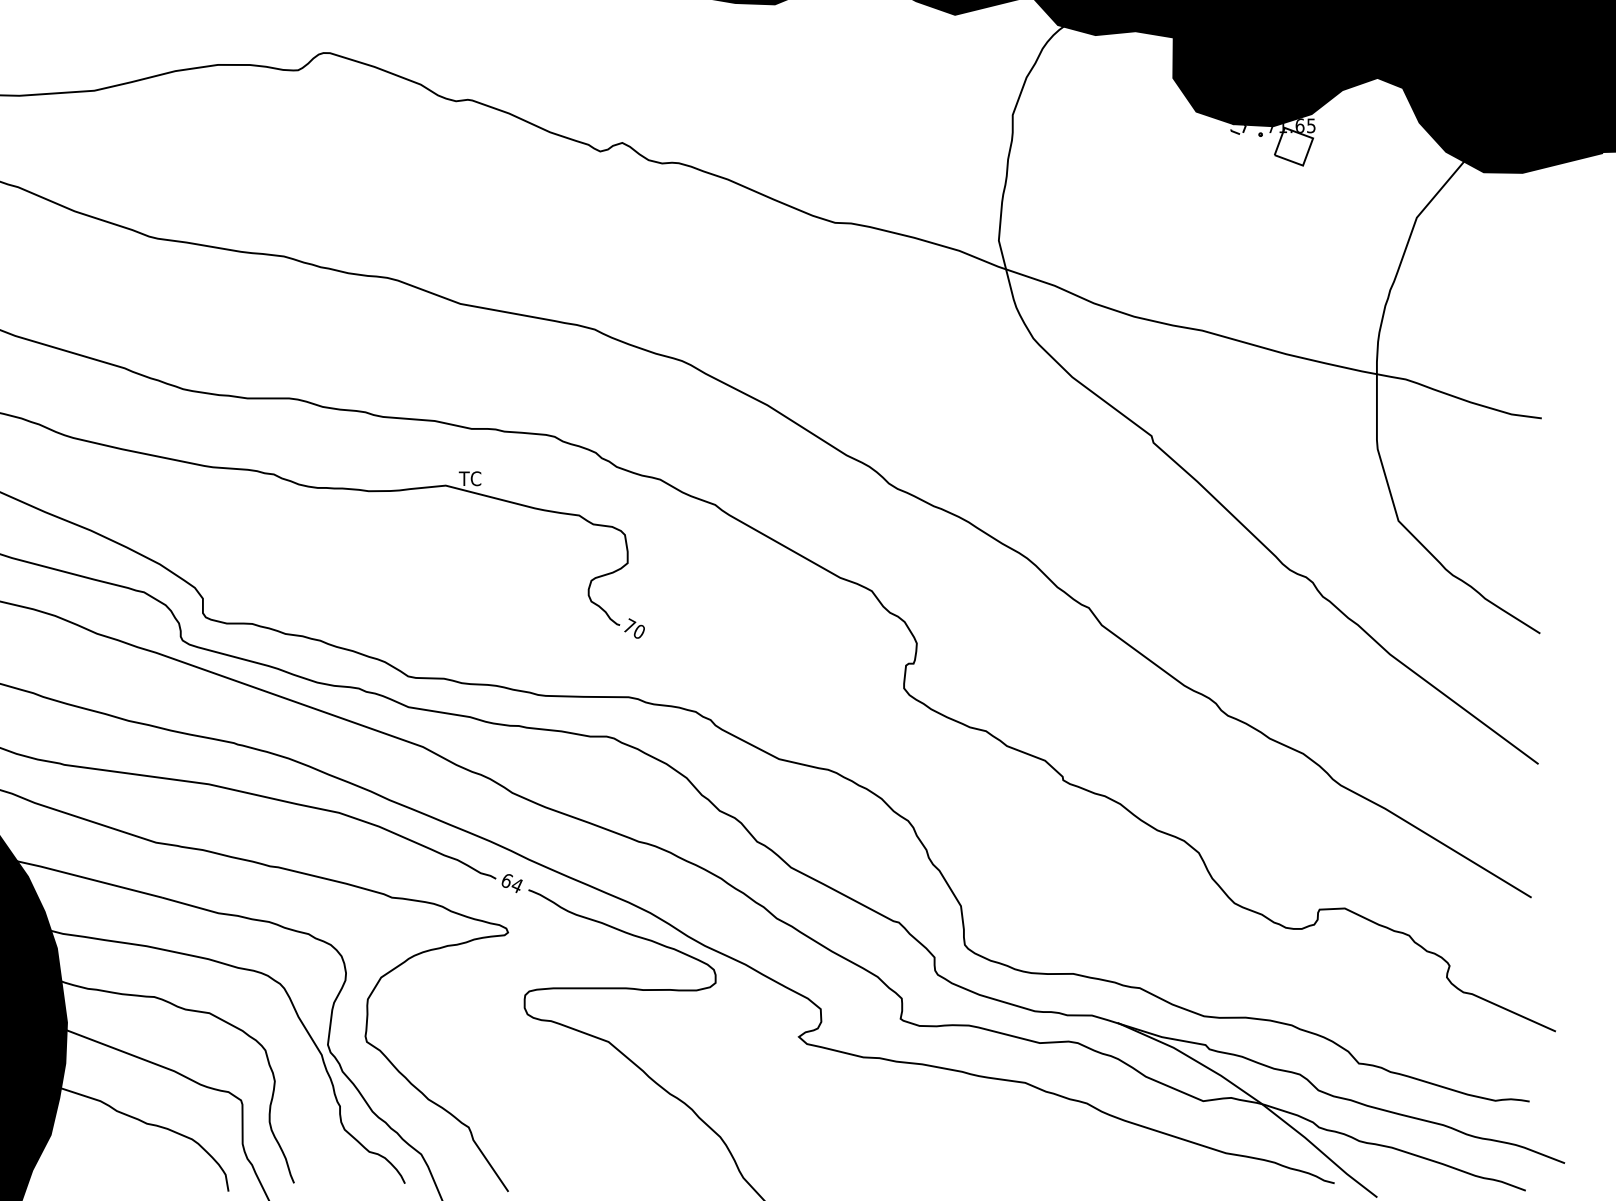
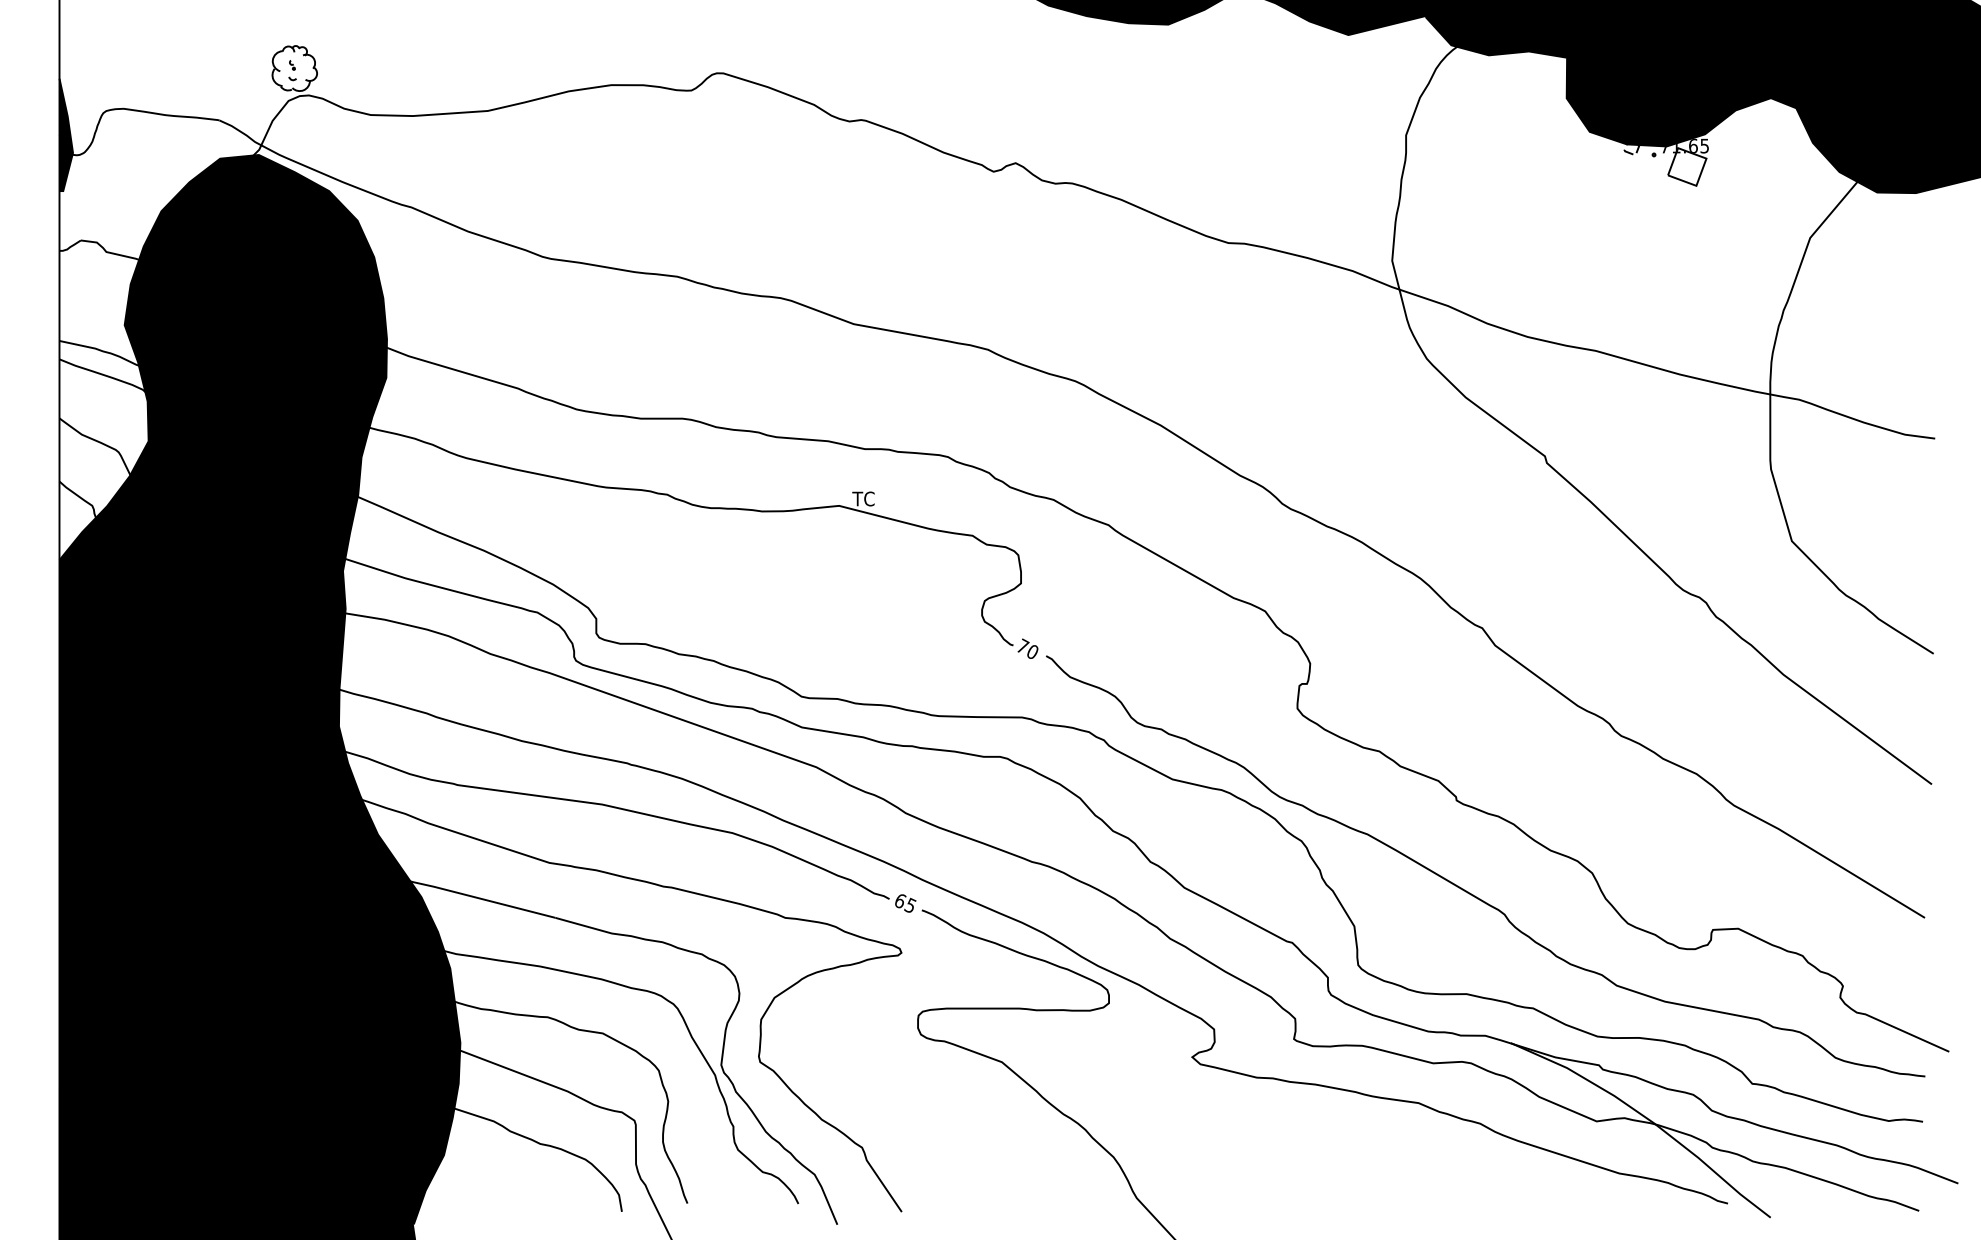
curve: (1077, 872) -> (1470, 892), added
text: (517, 885) -> (910, 905), 64 -> 65

